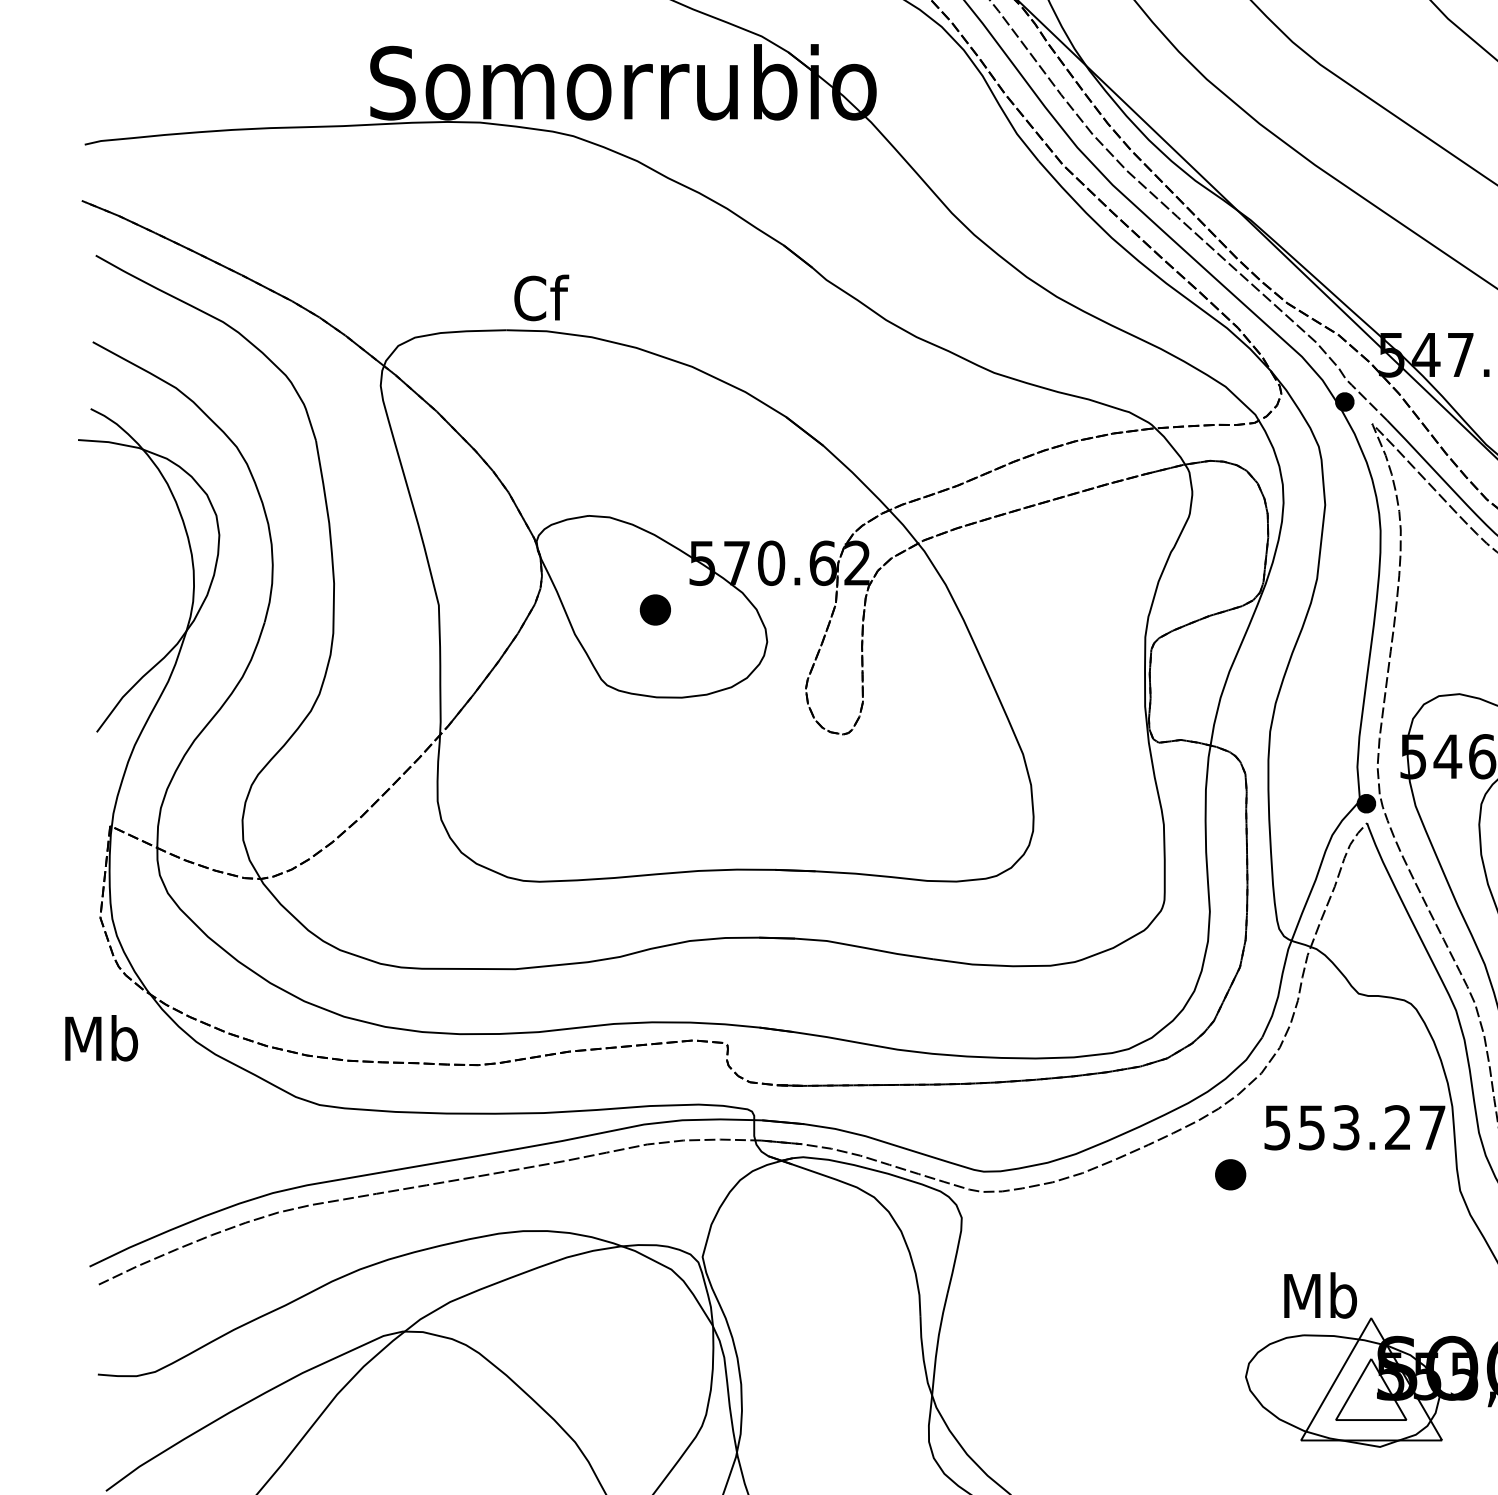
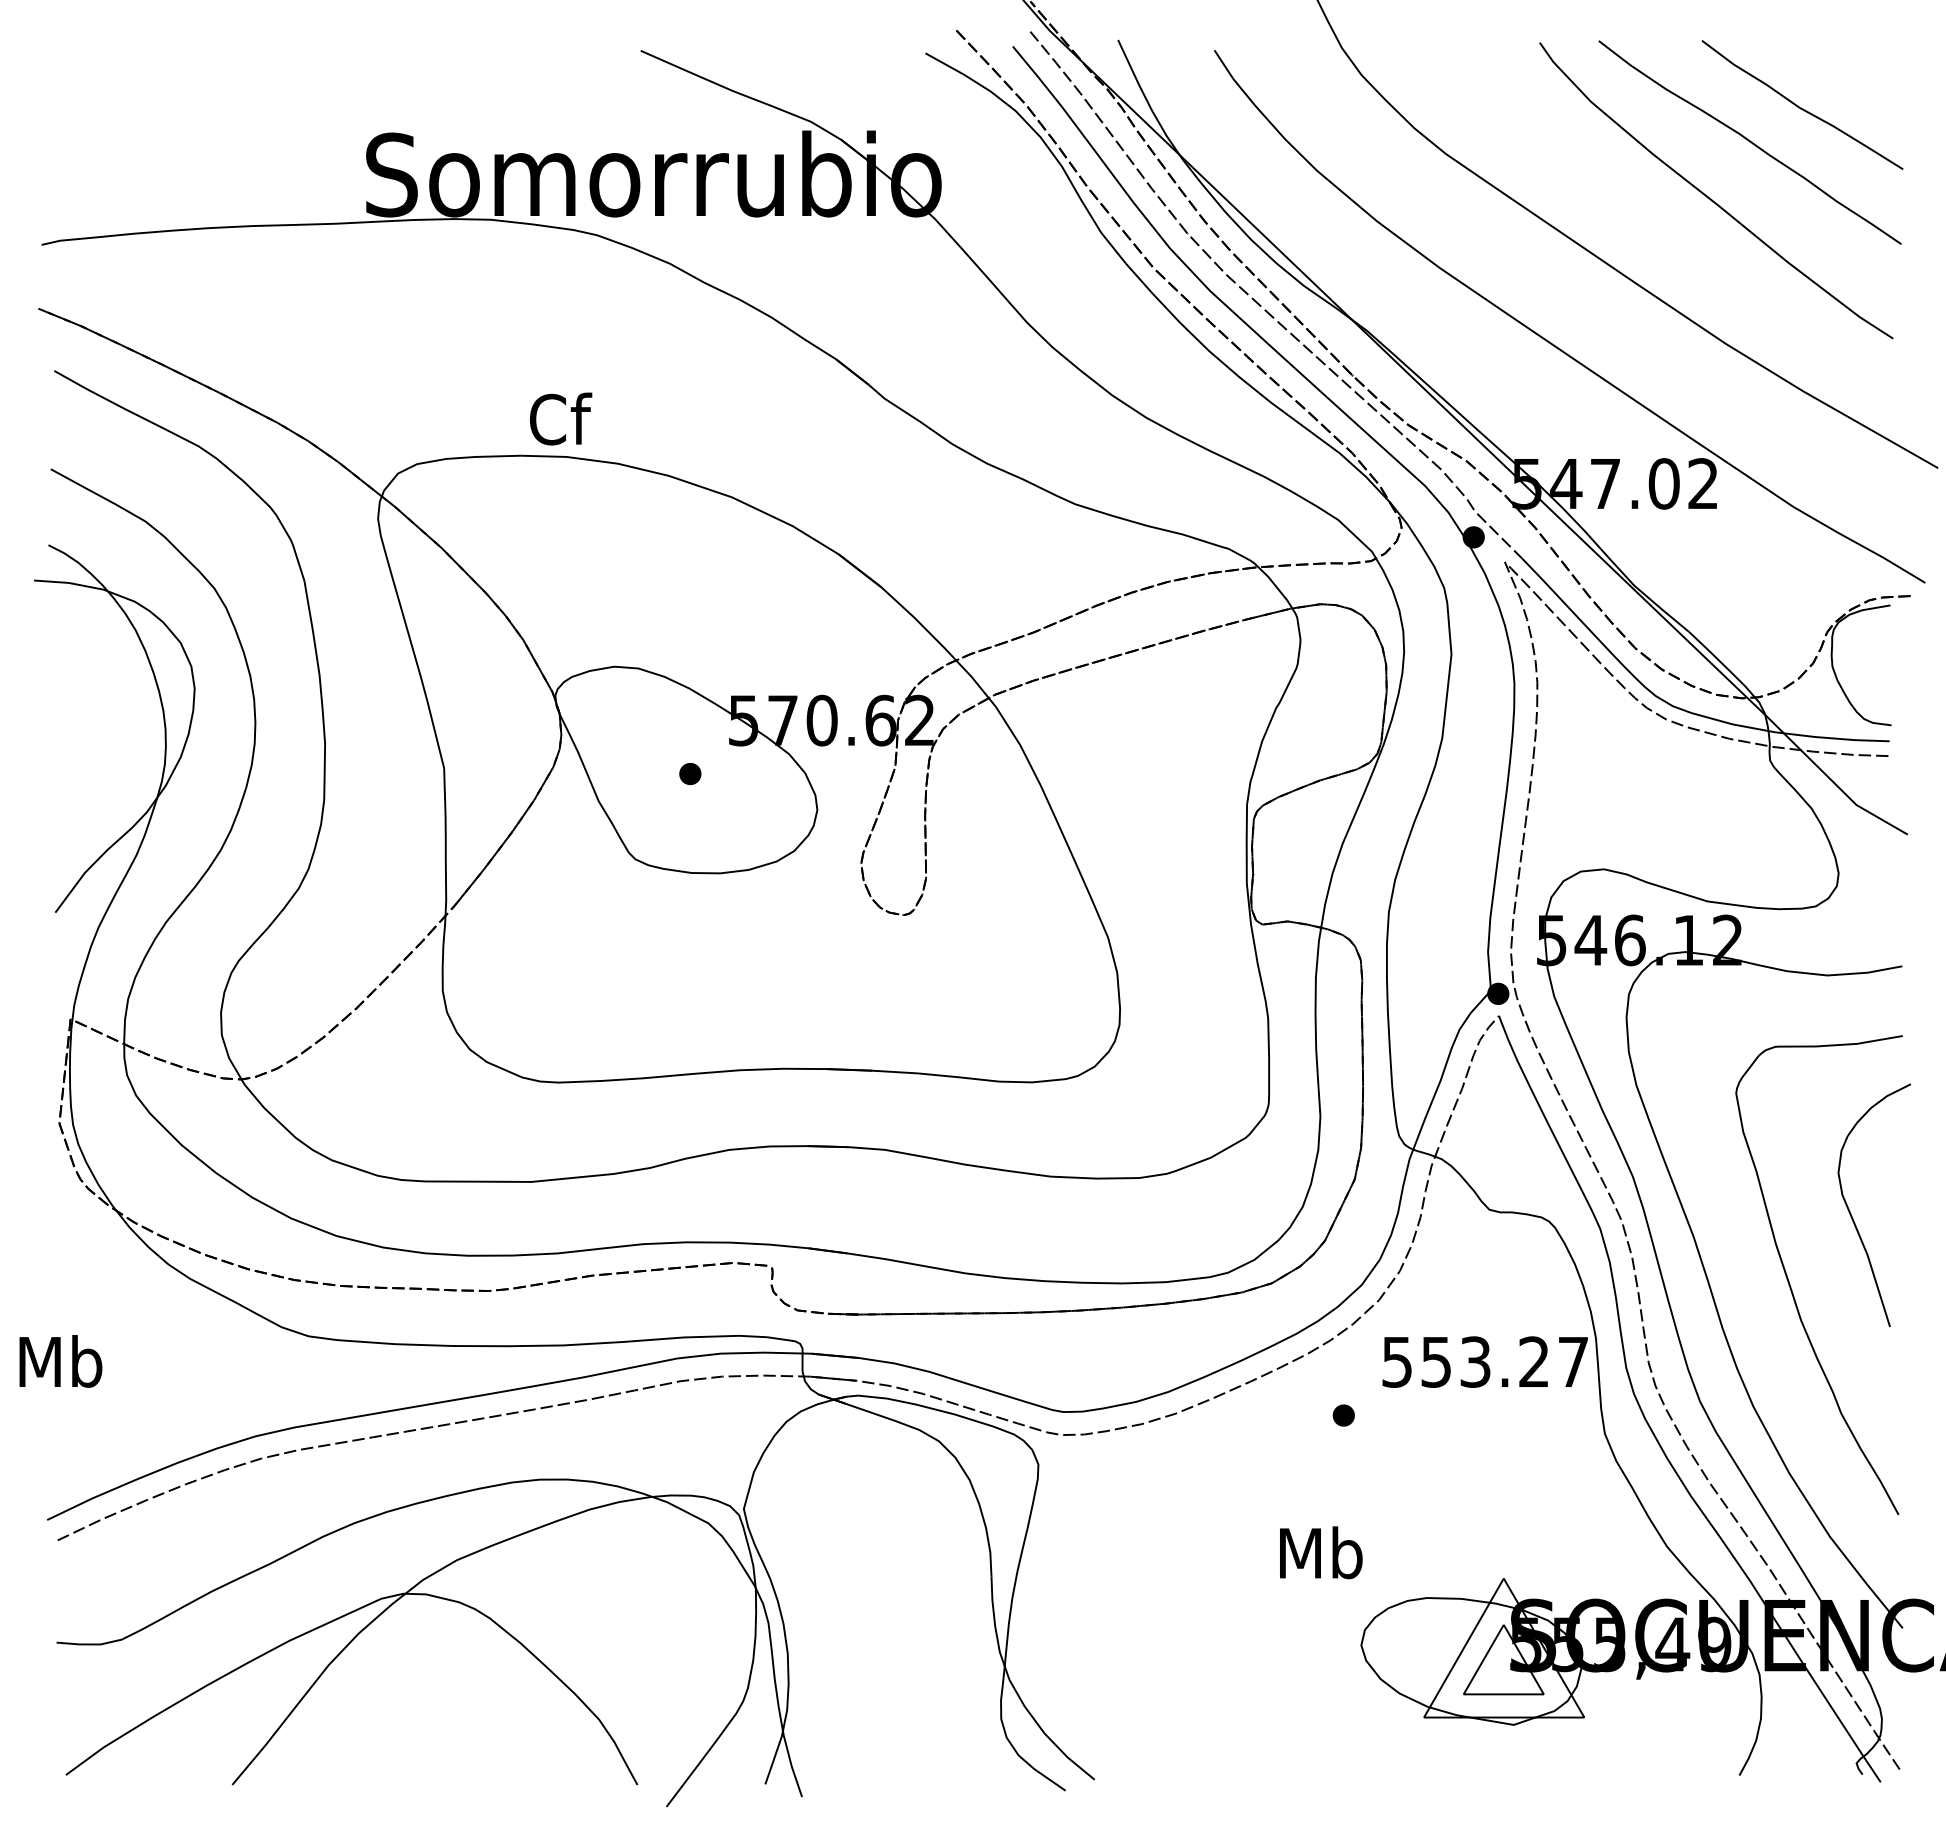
part: (655, 610) -> (690, 774), size x0.62
text: (101, 1038) -> (60, 1361), moved
part: (1230, 1174) -> (1343, 1415), size x0.62
text: (1320, 1295) -> (1321, 1552), moved

